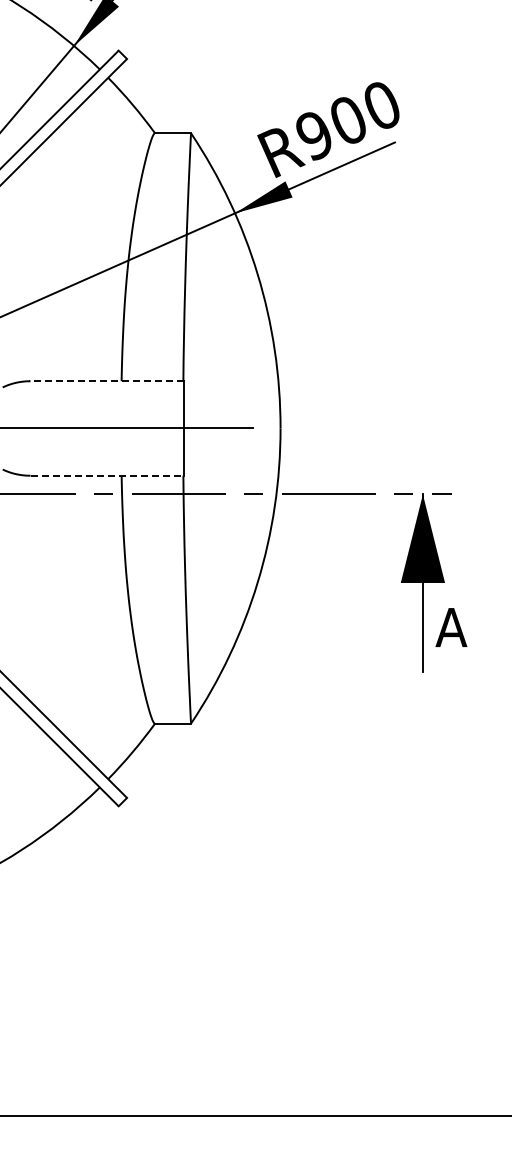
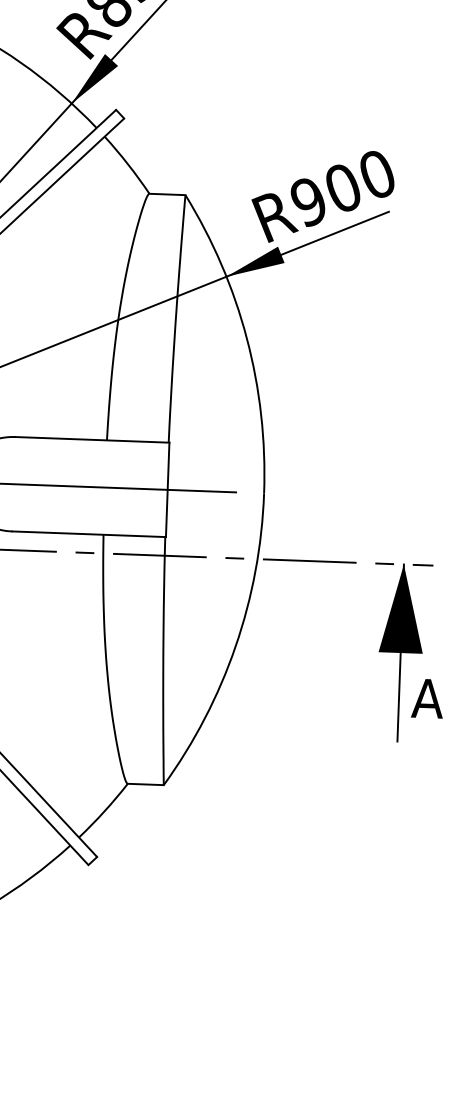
line: (106, 381) -> (91, 440), dashed -> solid
line: (107, 475) -> (89, 534), dashed -> solid

